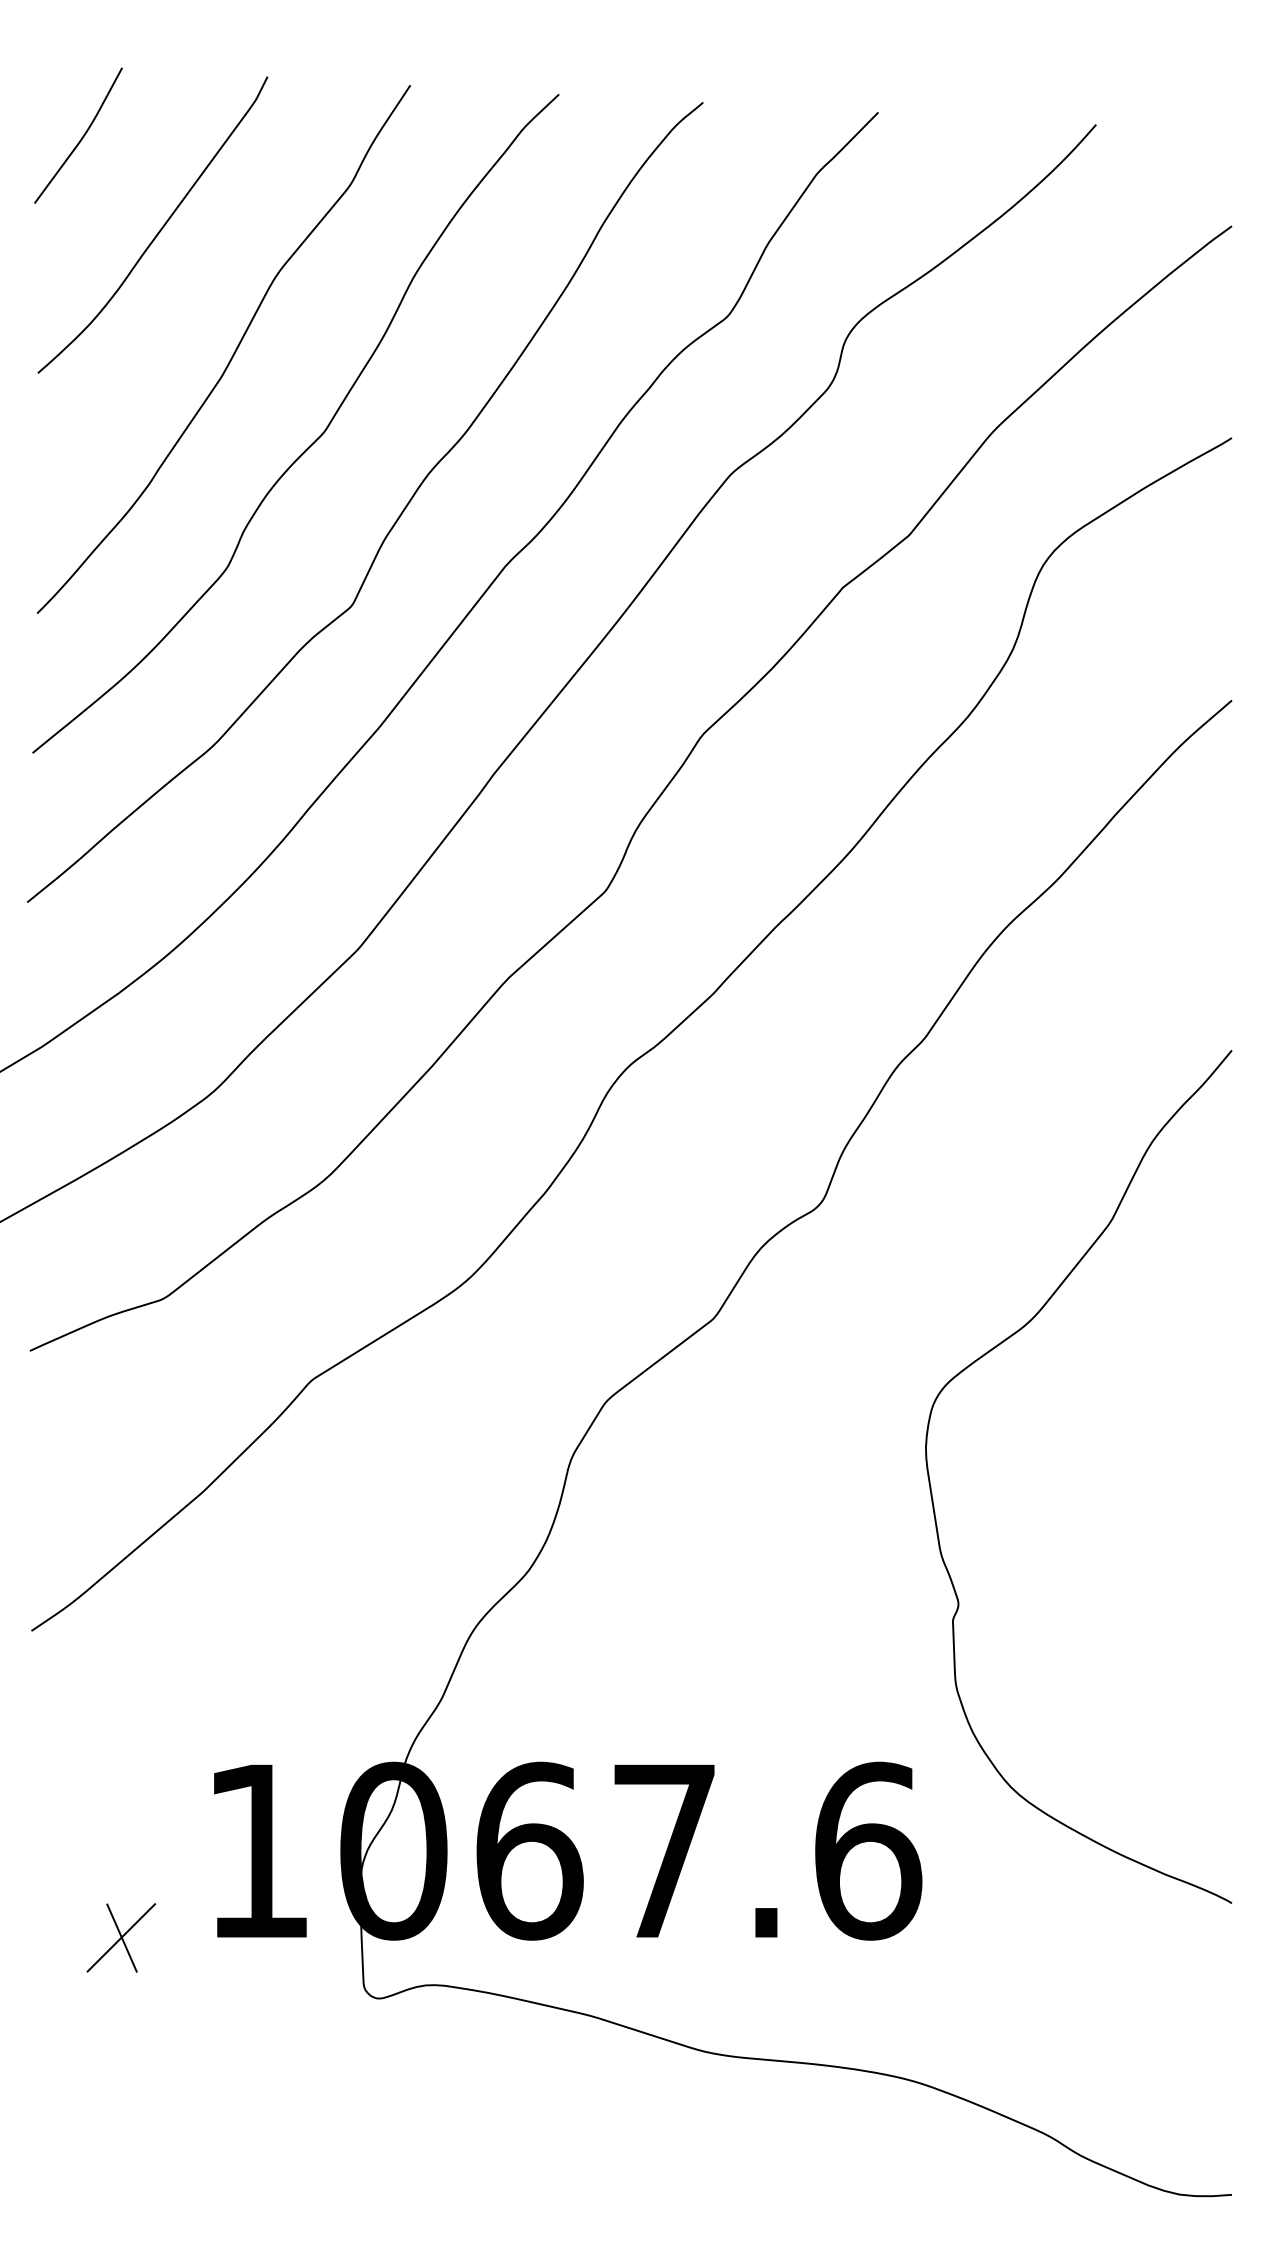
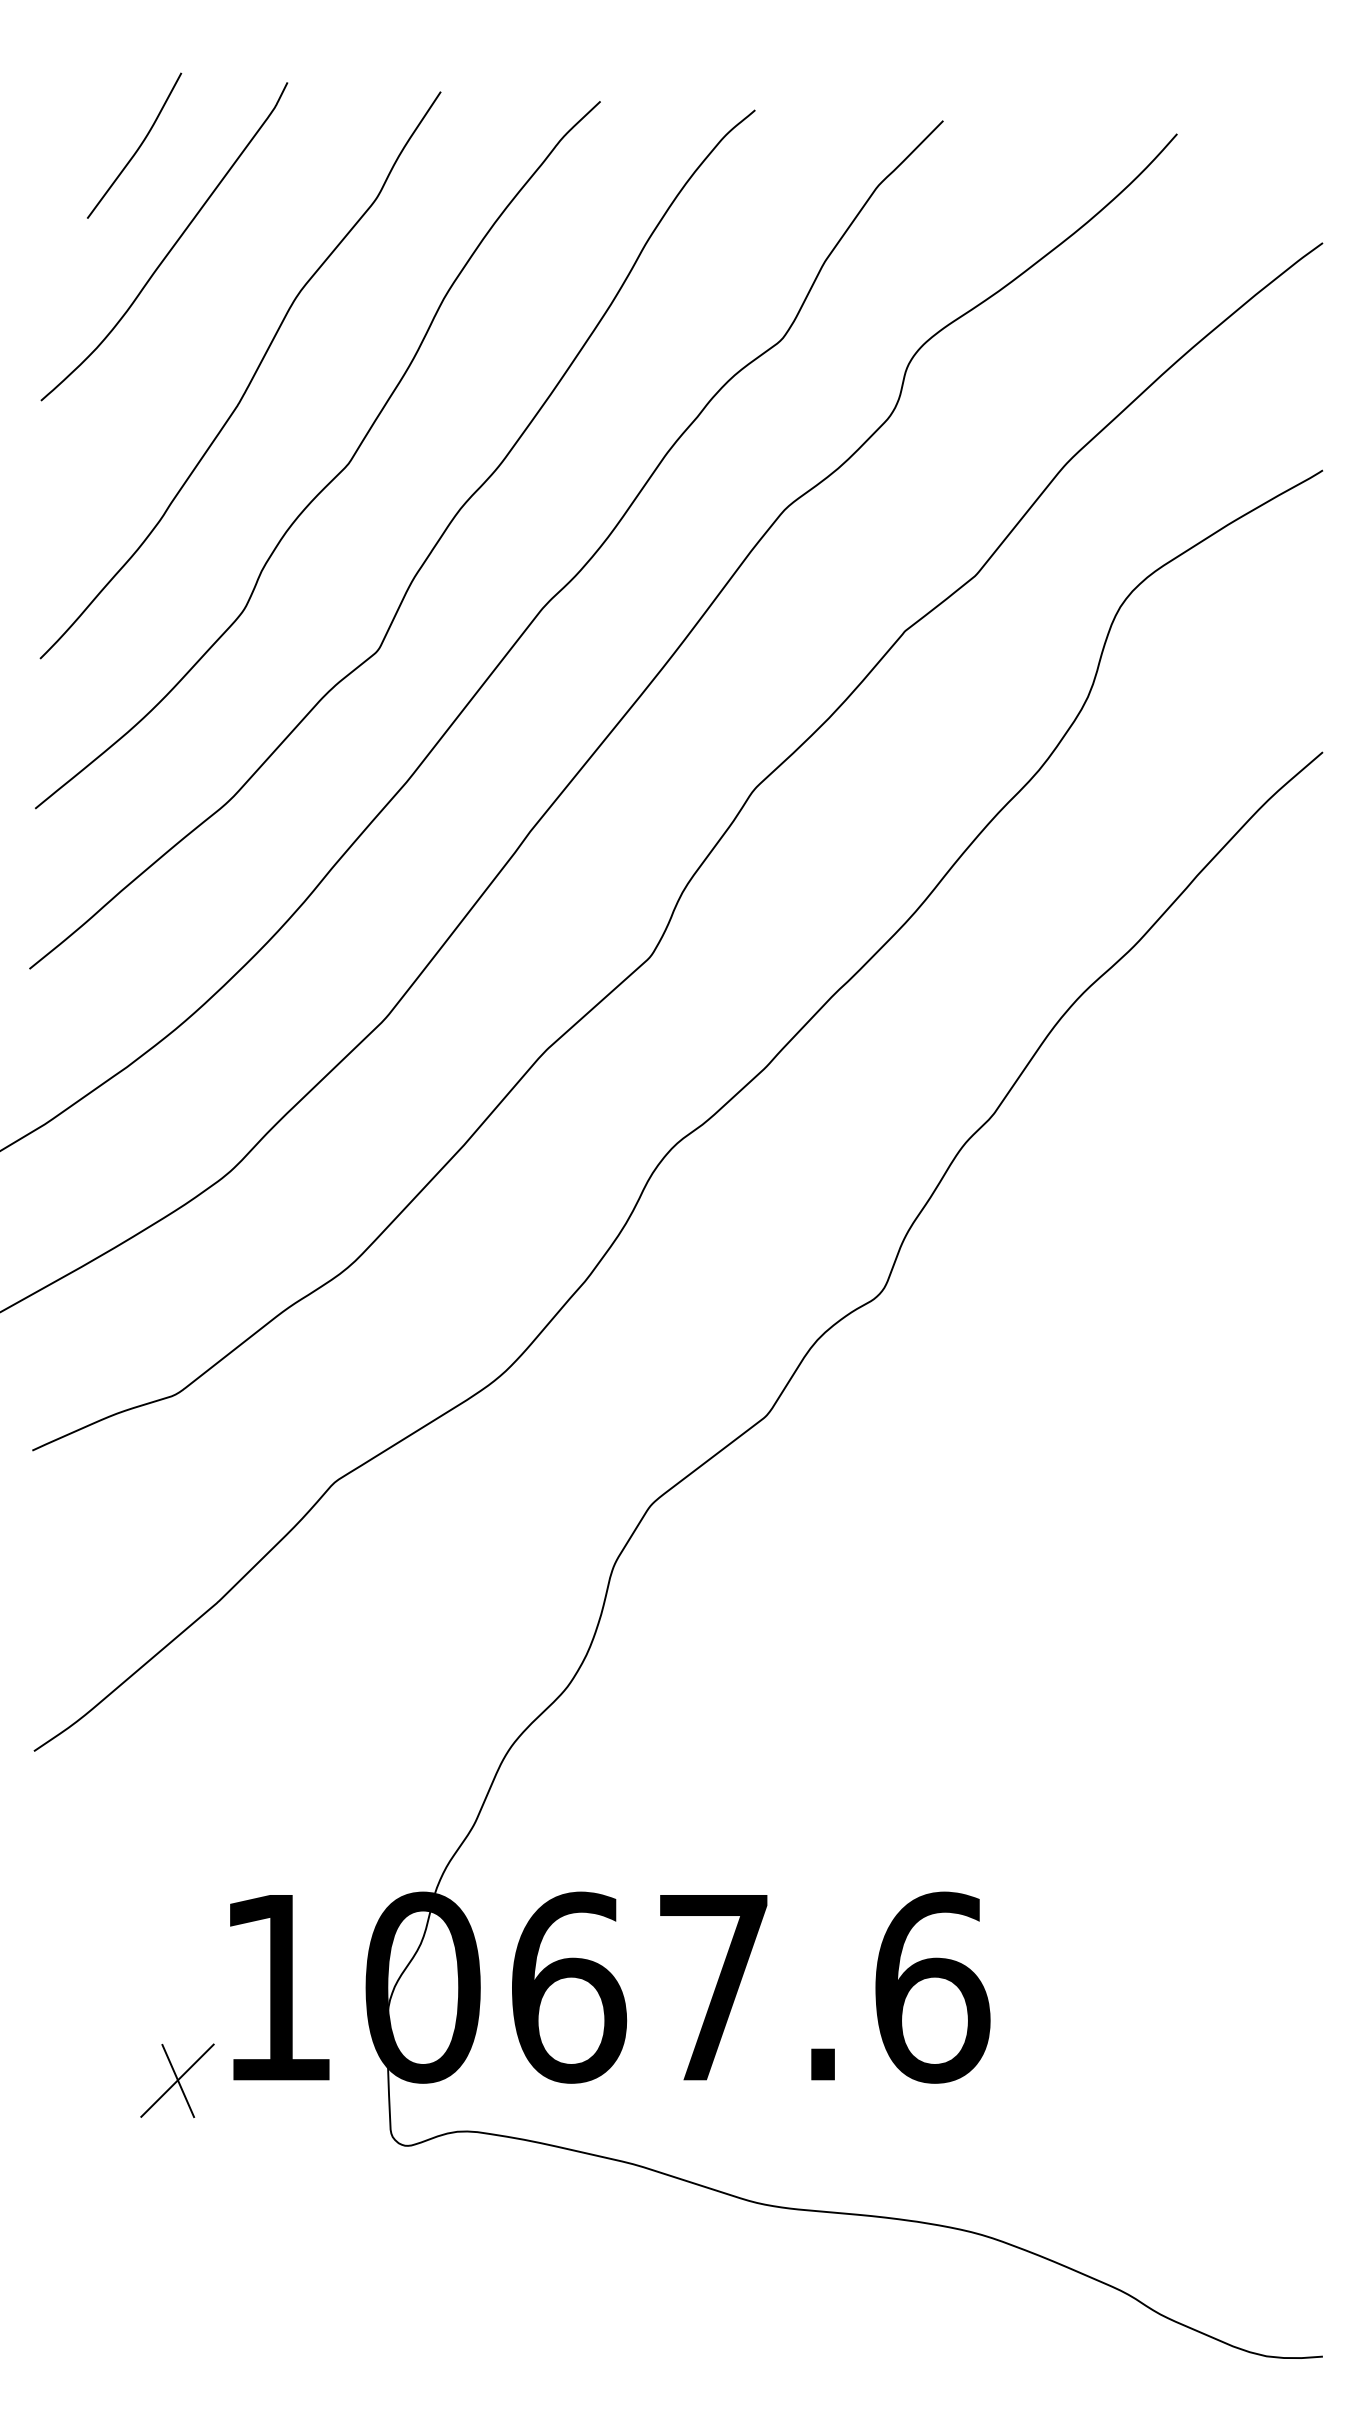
curve: (82, 136) -> (138, 146), moved
curve: (933, 1499) -> (1002, 1610), removed
part: (121, 1937) -> (177, 2080), moved

